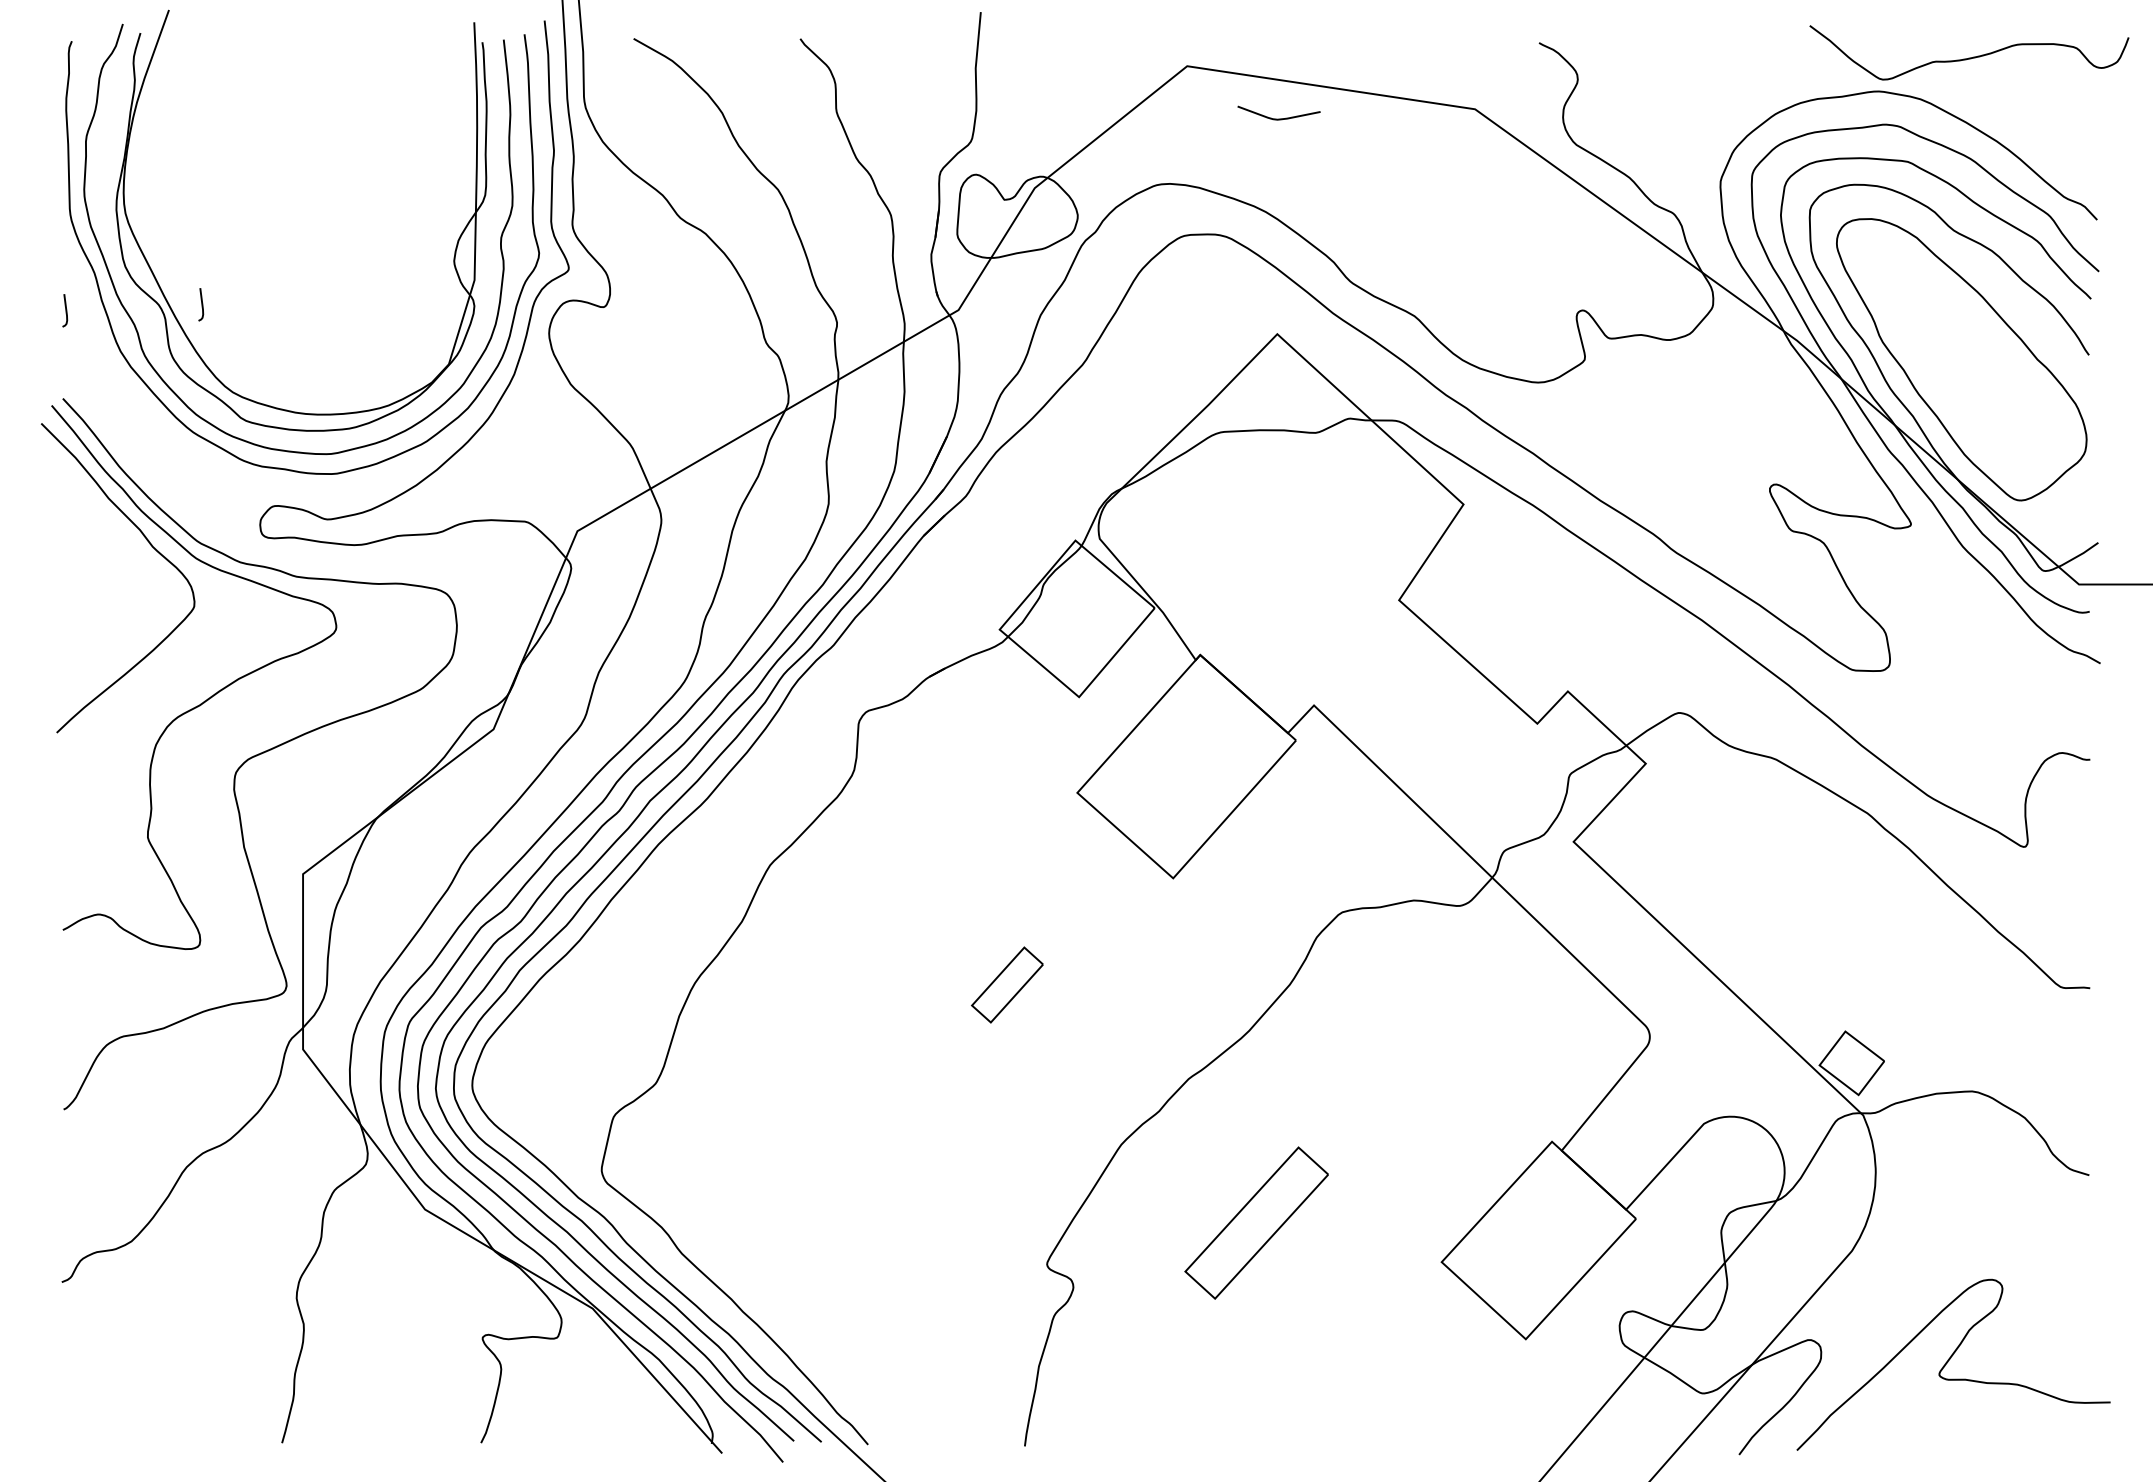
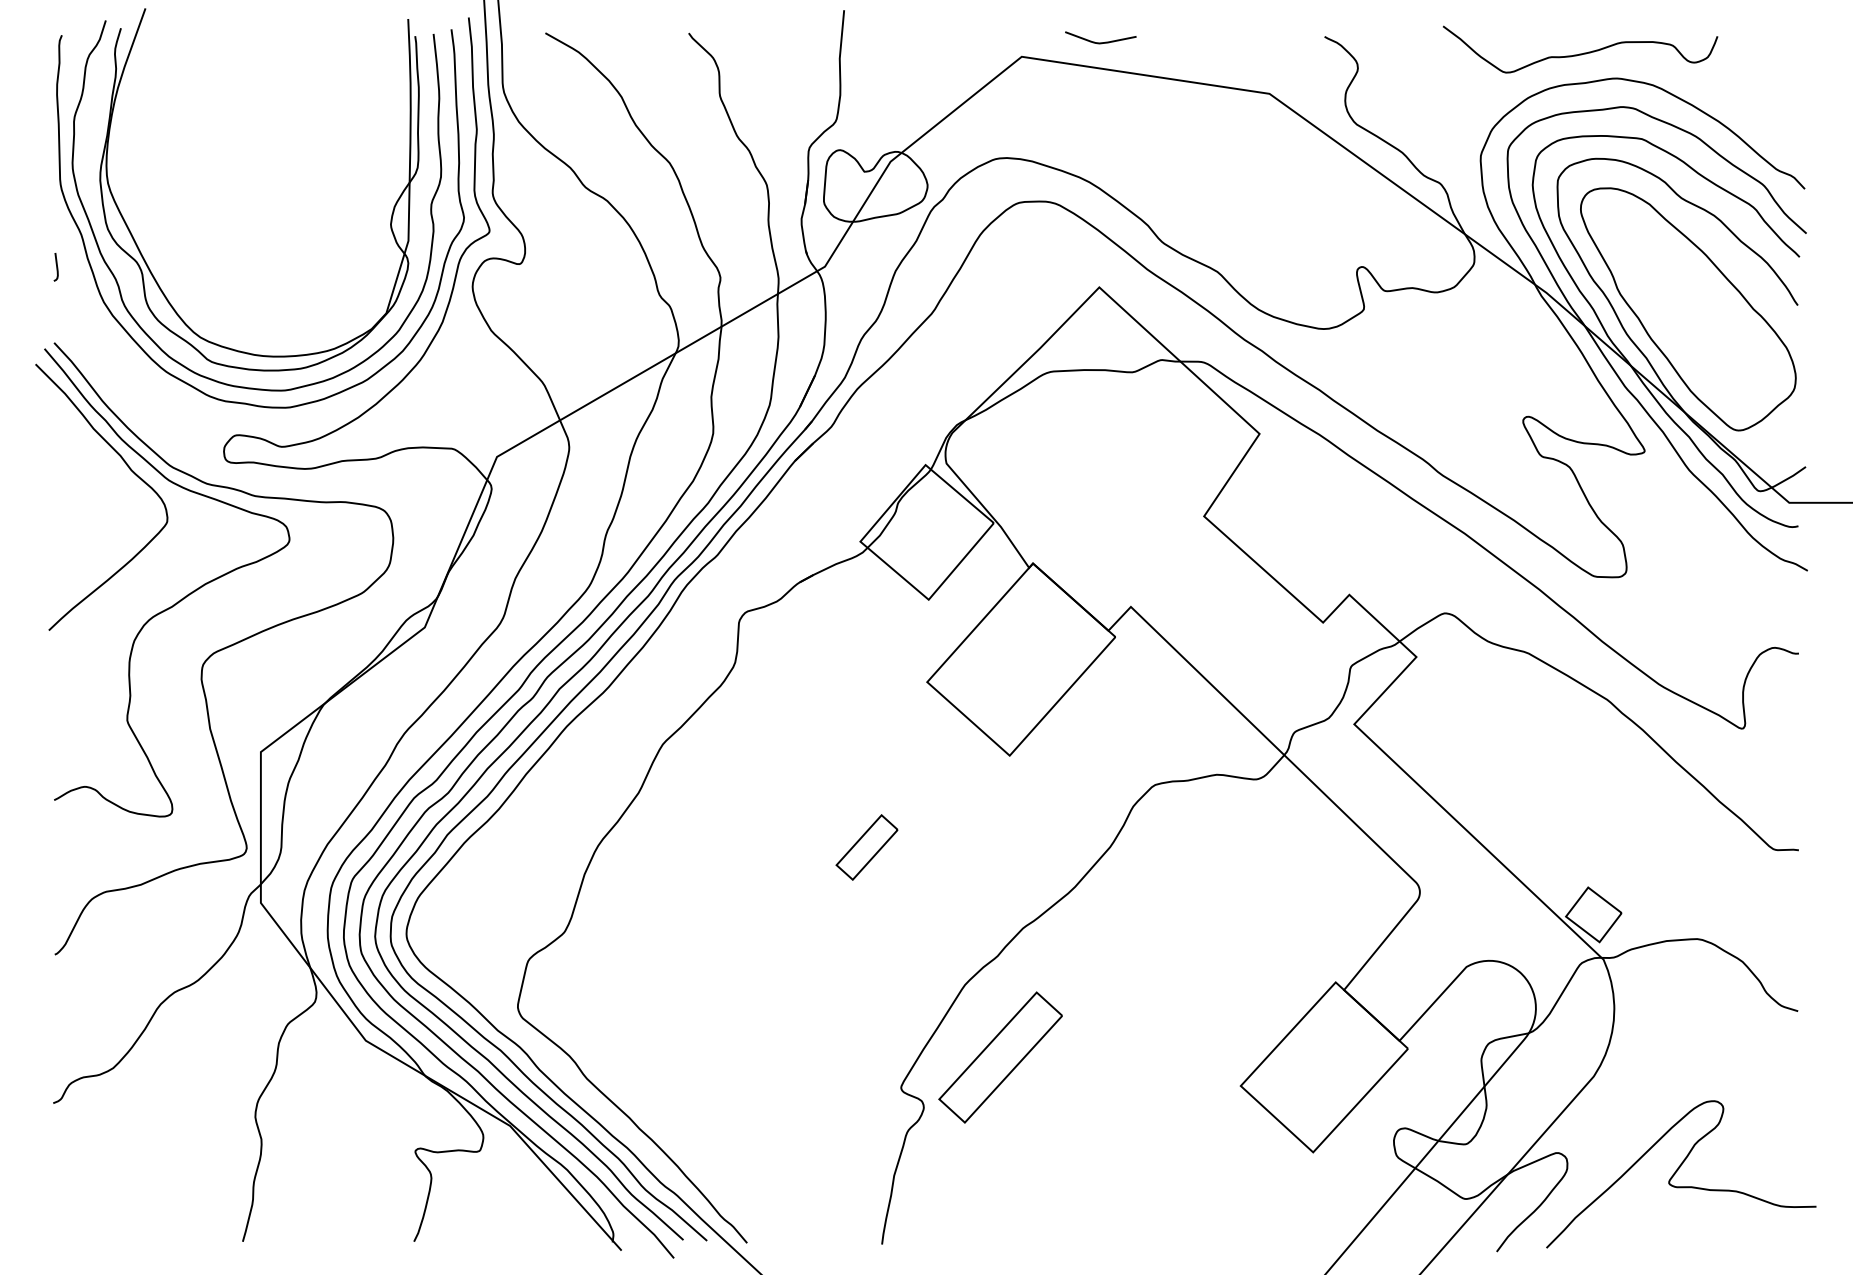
curve: (1969, 57) -> (1580, 53), moved
curve: (1278, 118) -> (1100, 42), moved
curve: (201, 304) -> (173, 261), removed
part: (1256, 1222) -> (1000, 1057), moved

